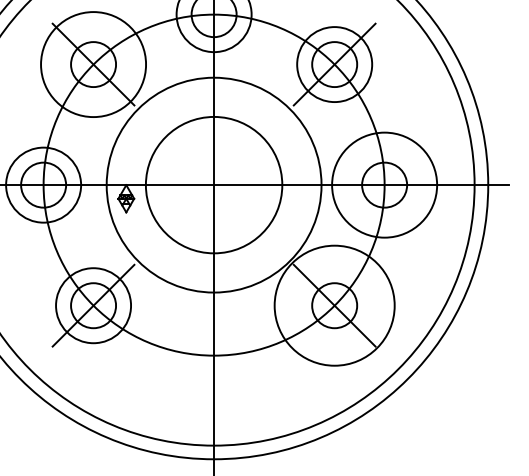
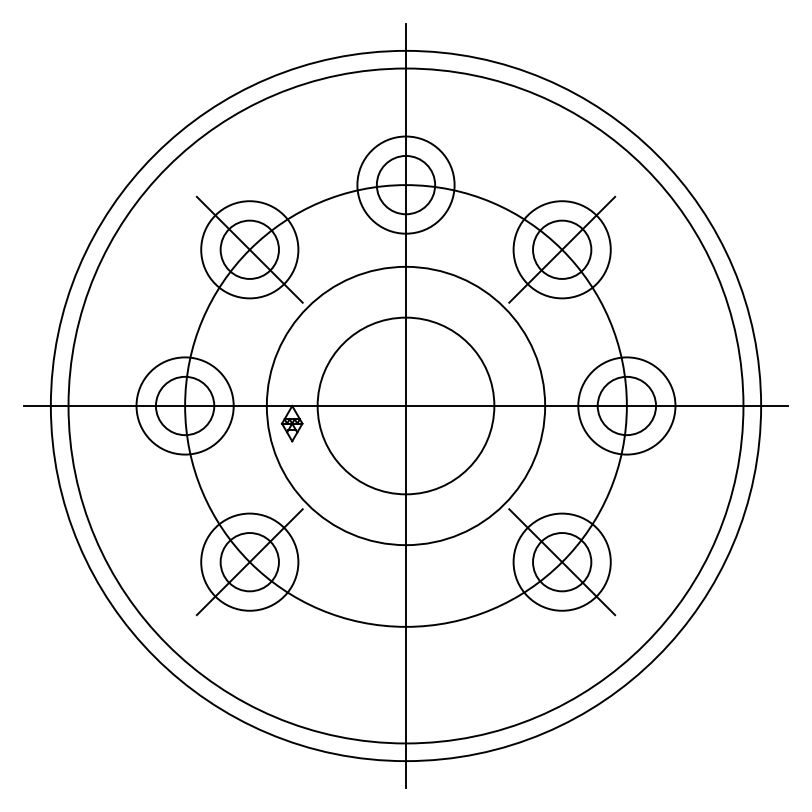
circle: (93, 64) -> (249, 249), size x0.71
circle: (384, 184) -> (626, 405), size x0.71
circle: (334, 305) -> (561, 561), size x0.62

